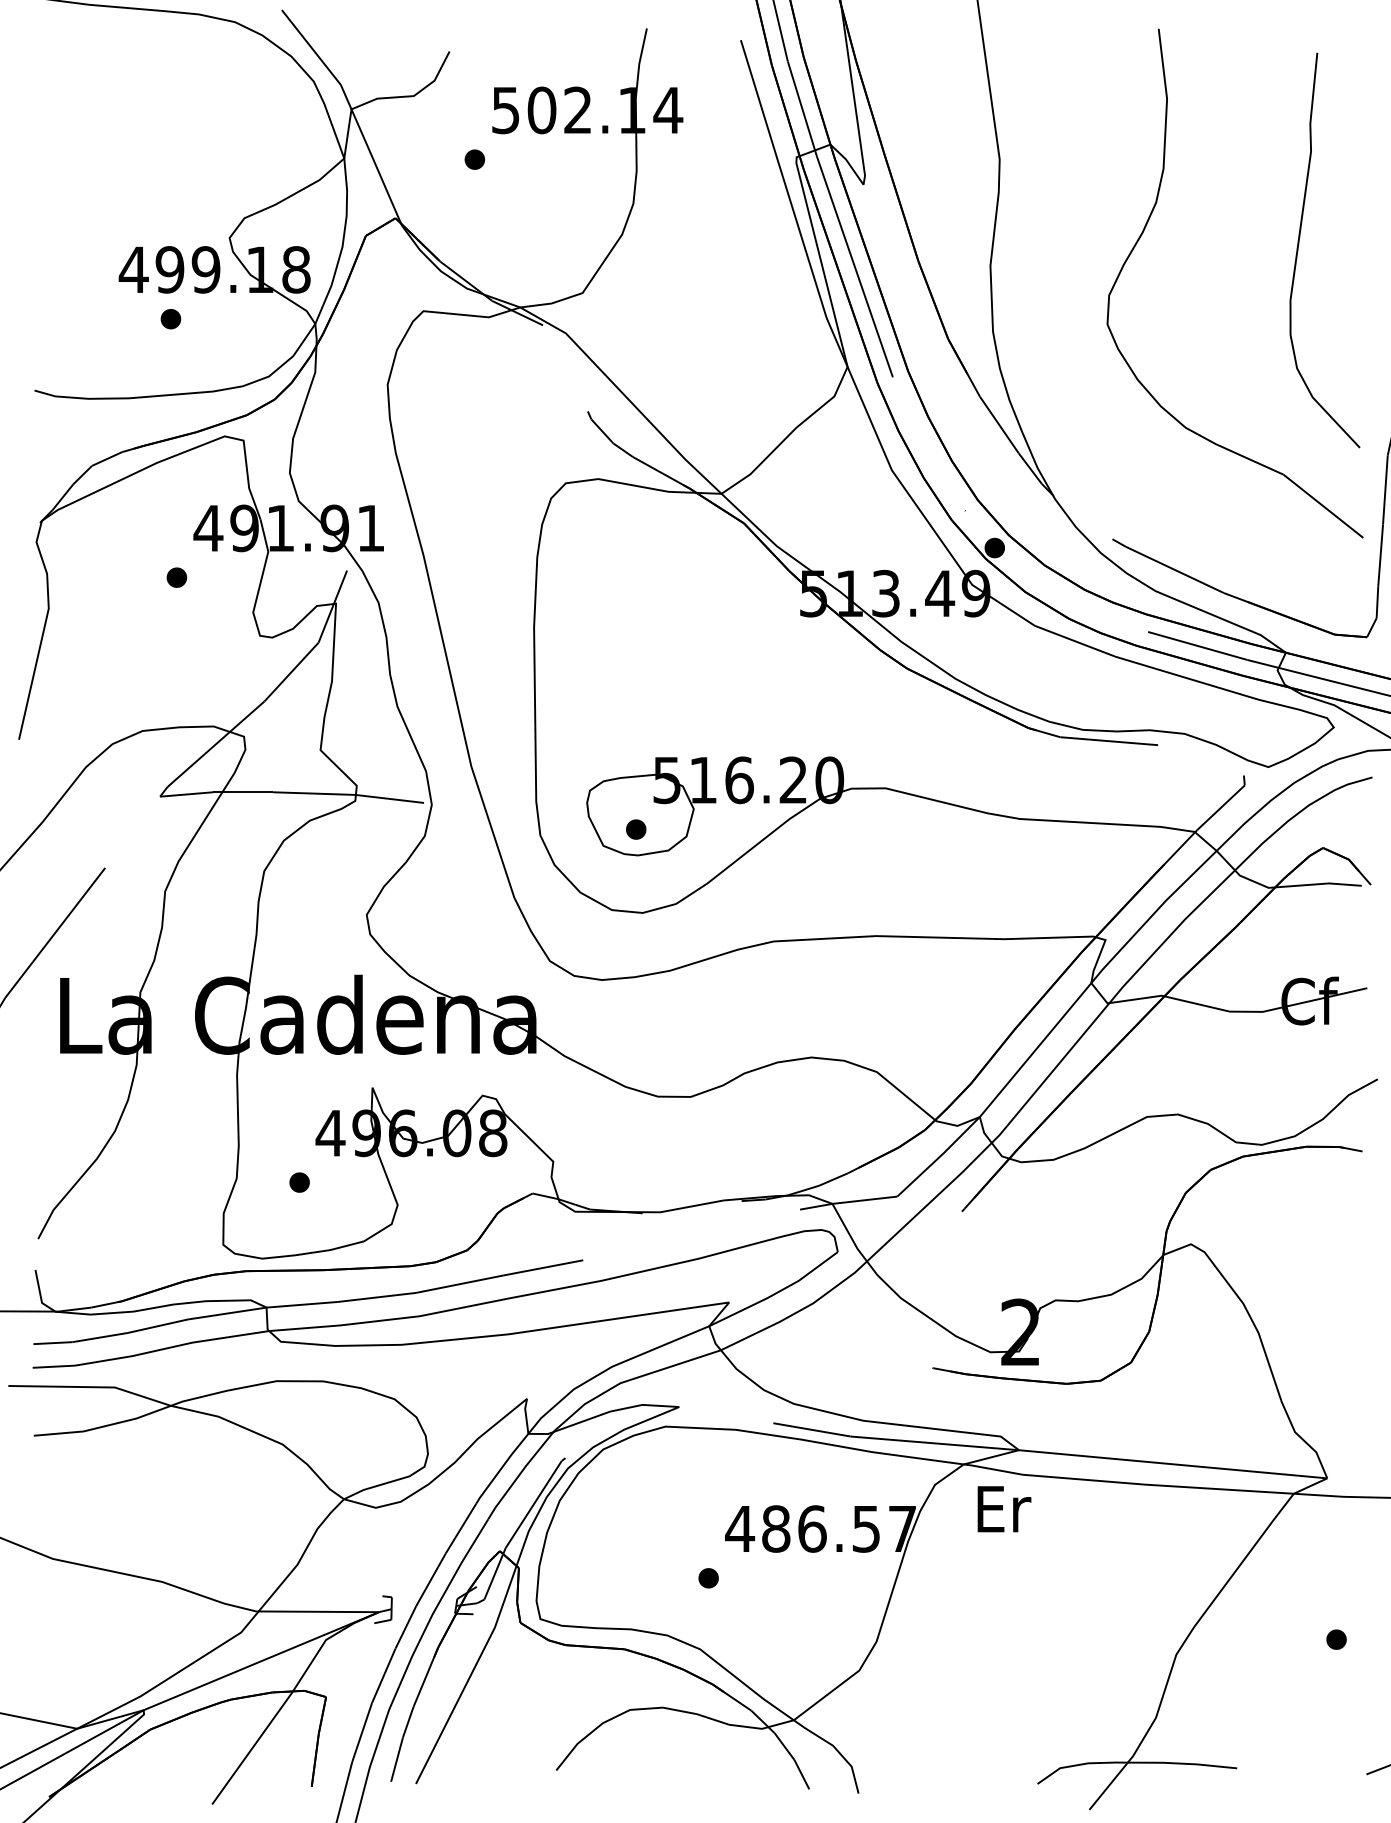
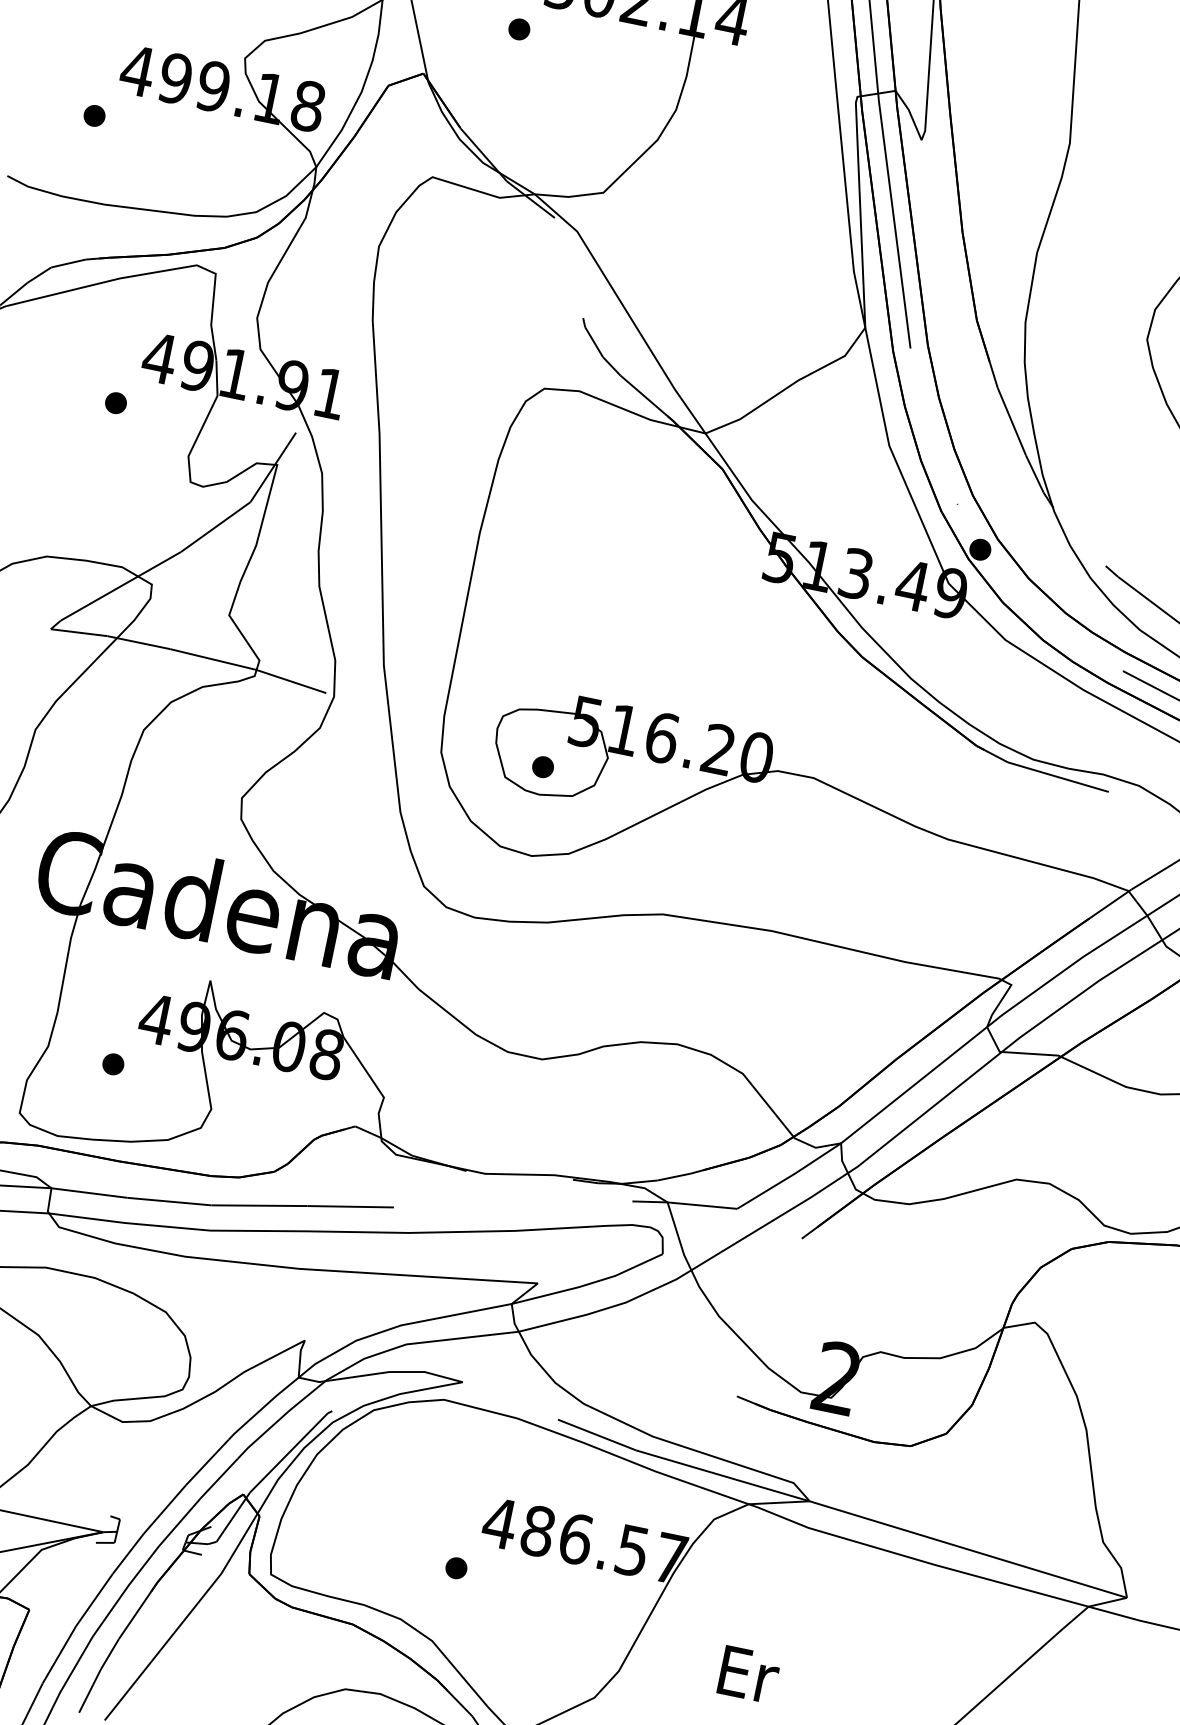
part: (170, 319) -> (94, 116), moved
text: (1004, 1509) -> (749, 1675), moved

